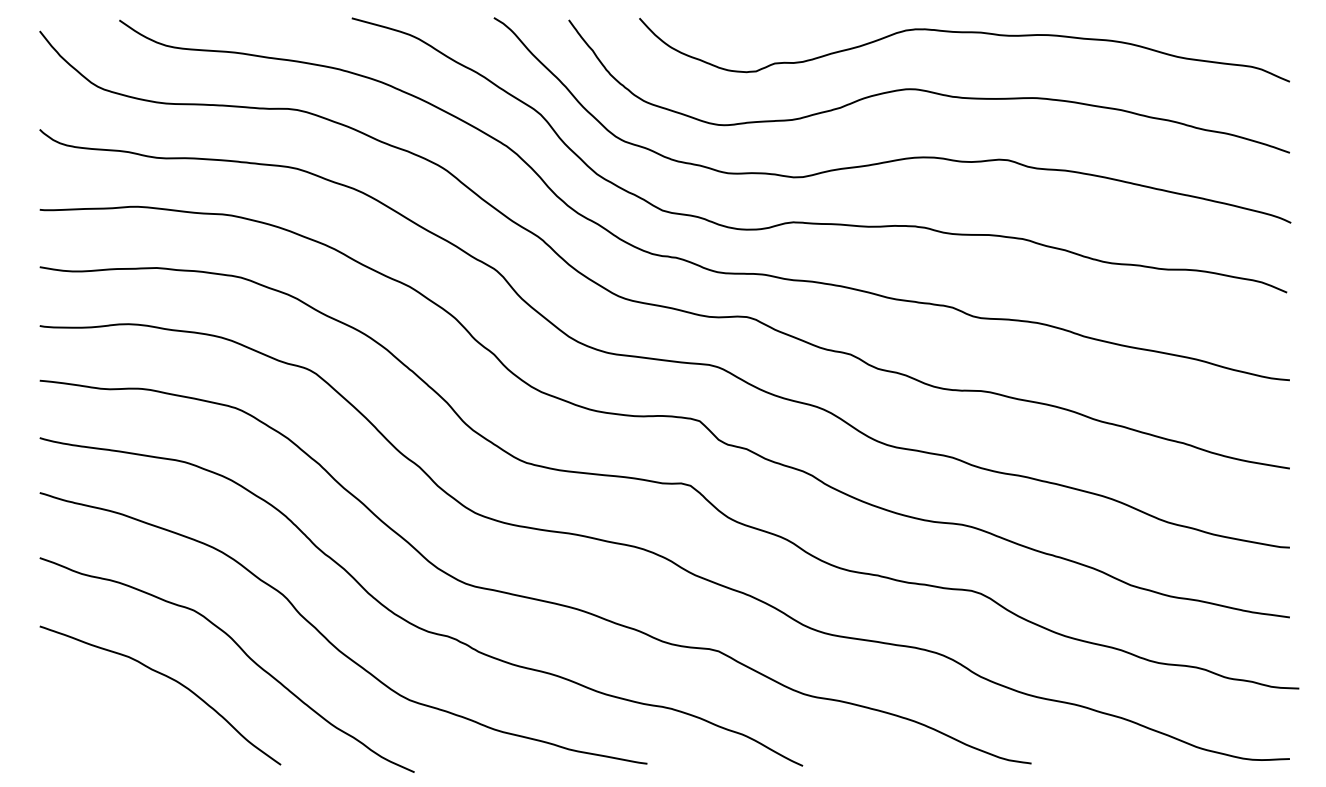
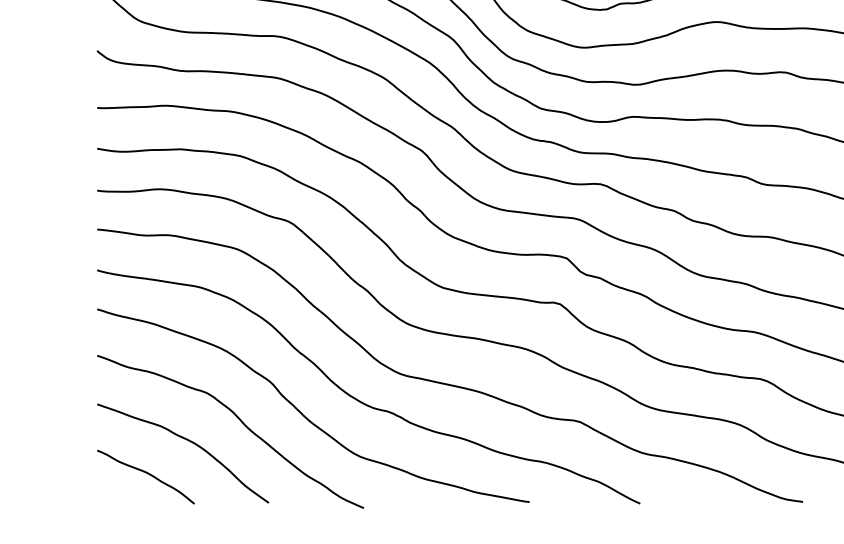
curve: (110, 724) -> (147, 474), added

